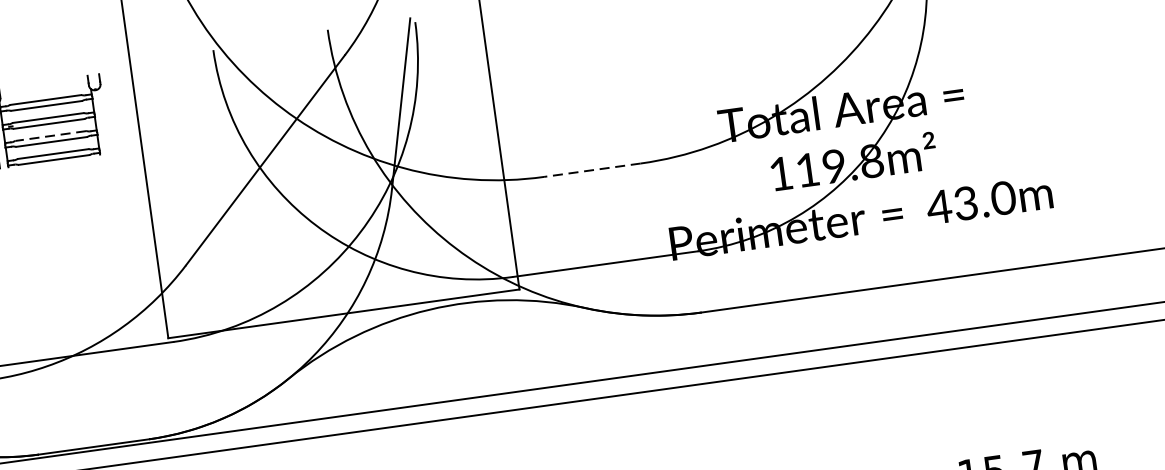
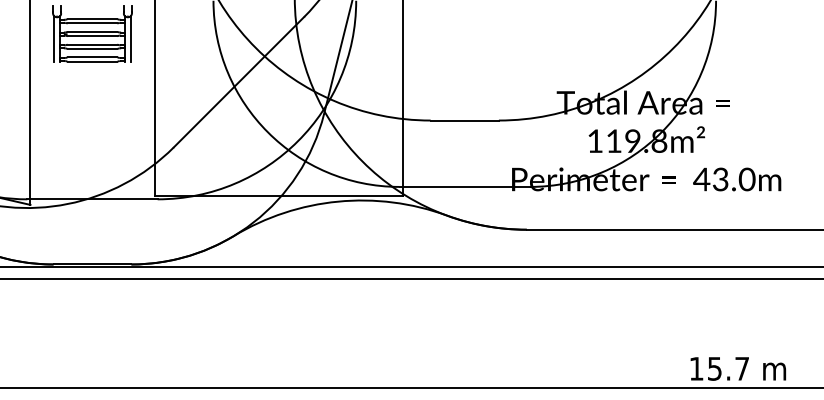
line: (103, 121) -> (130, 39), added
line: (50, 135) -> (92, 44), dashed -> solid
line: (591, 170) -> (464, 120), dashed -> solid

